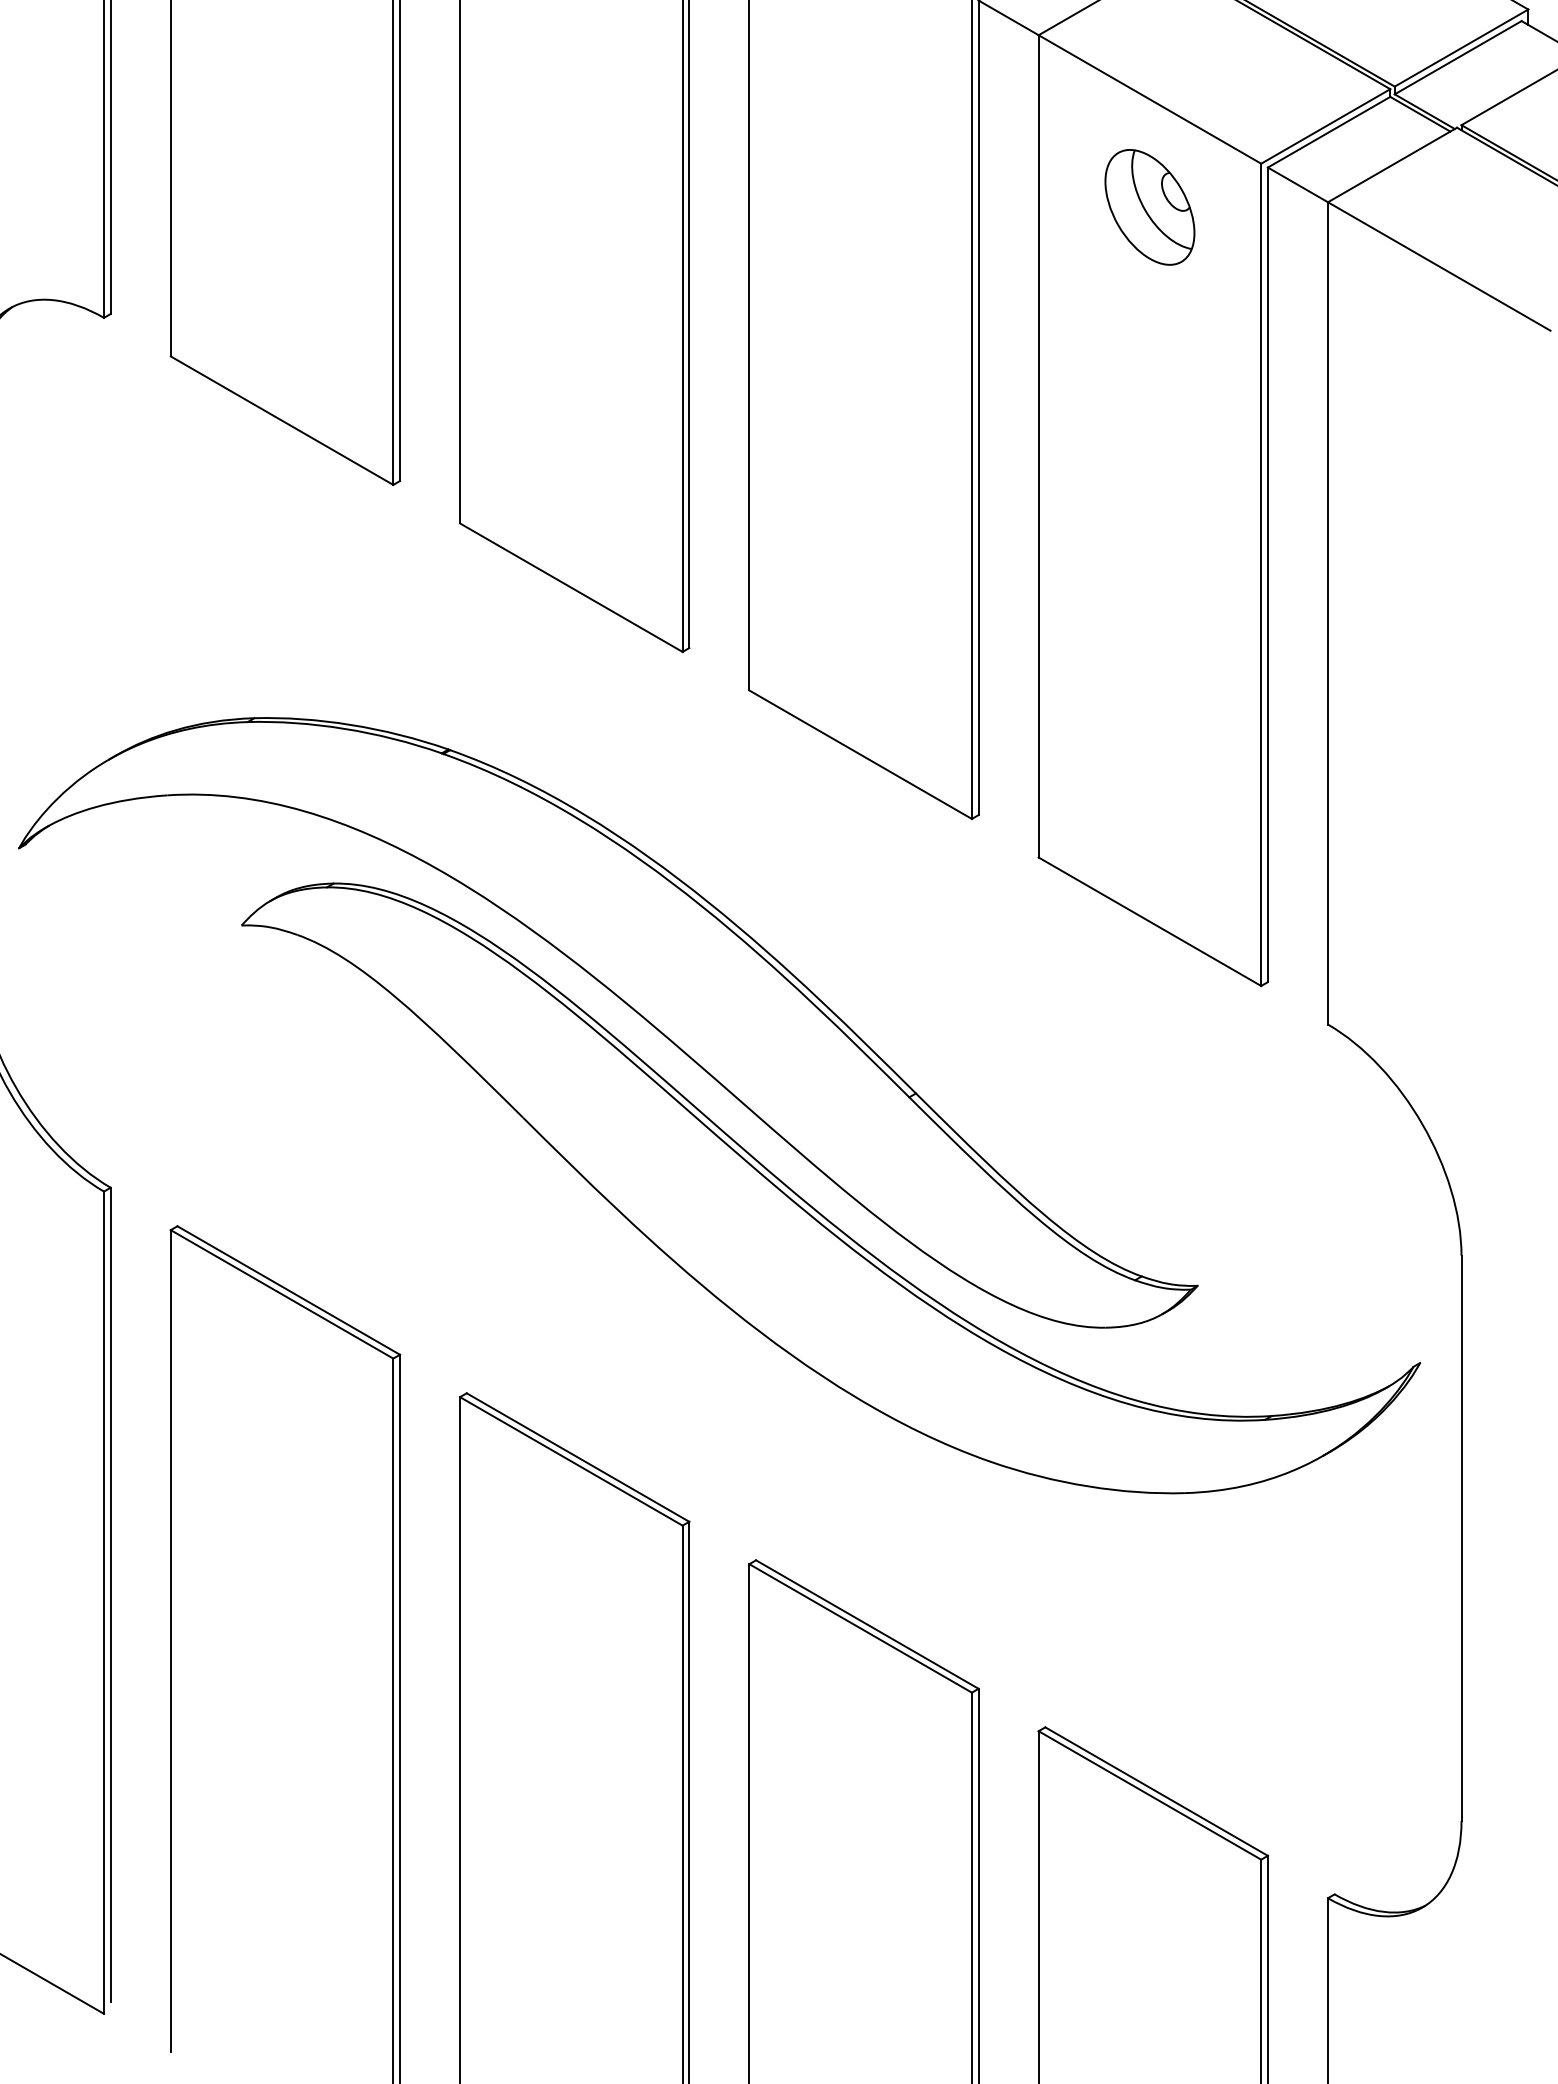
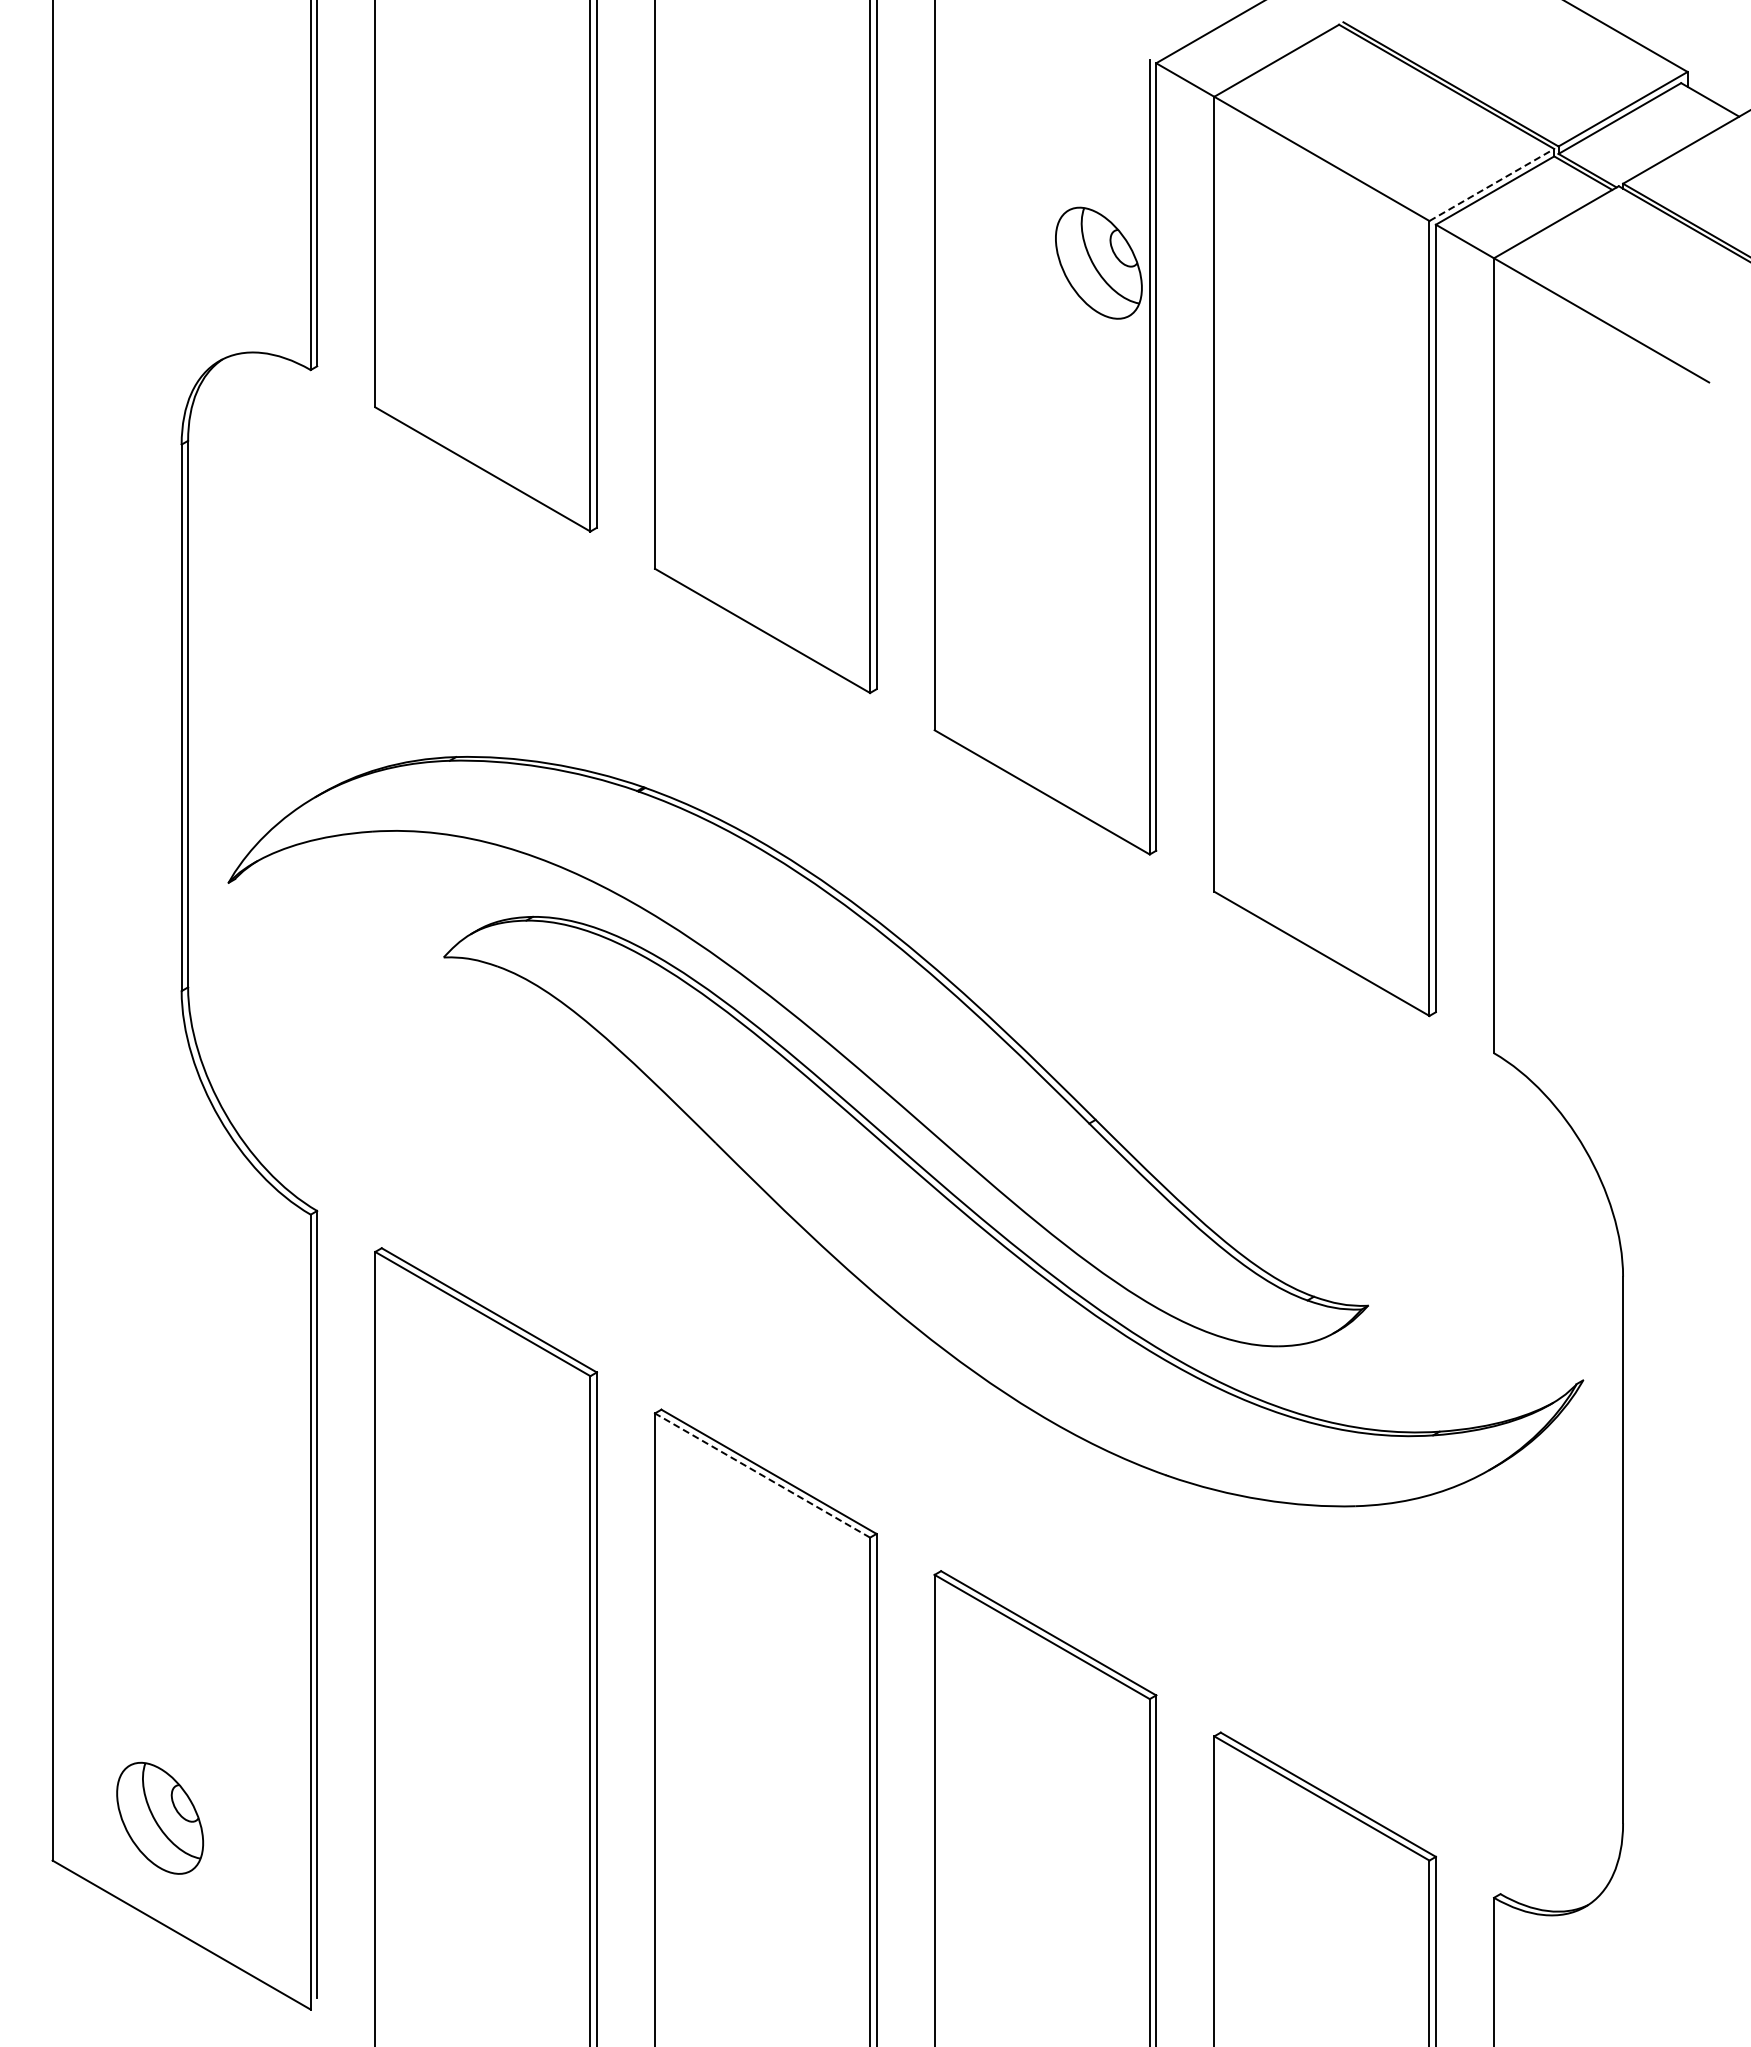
line: (1326, 125) -> (1492, 184), solid -> dashed
part: (1149, 206) -> (1098, 262), moved
line: (571, 1461) -> (762, 1475), solid -> dashed

